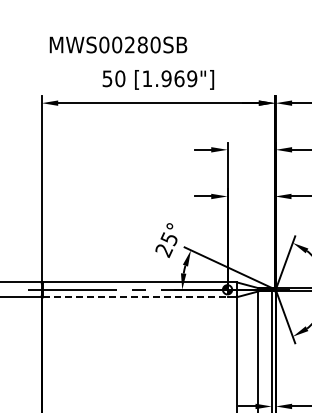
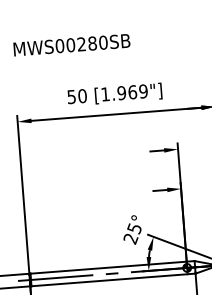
text: (118, 44) -> (71, 44), moved
line: (135, 297) -> (109, 280), dashed -> solid

